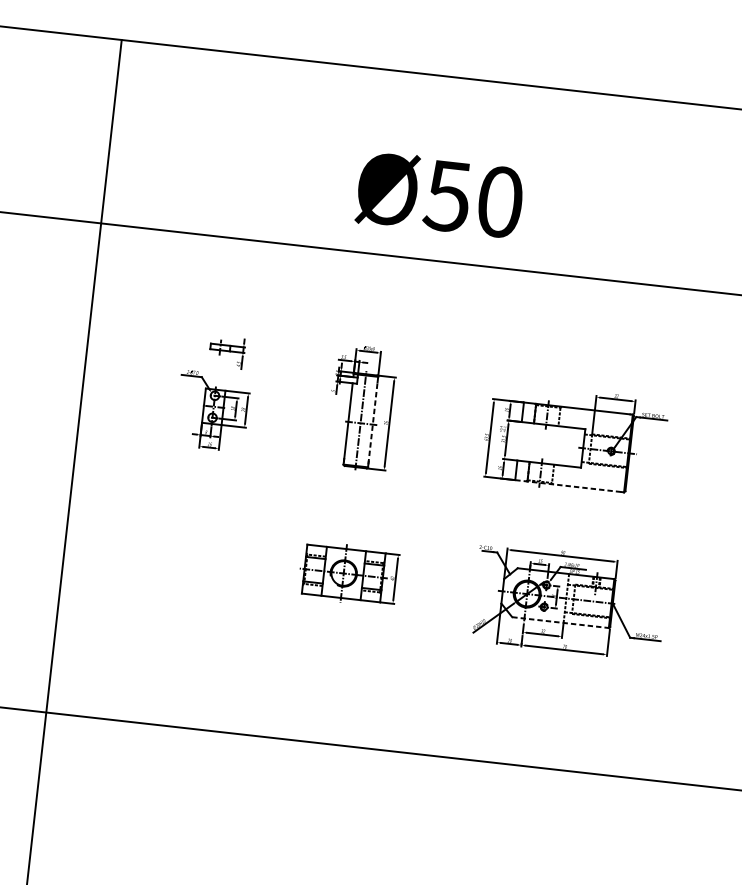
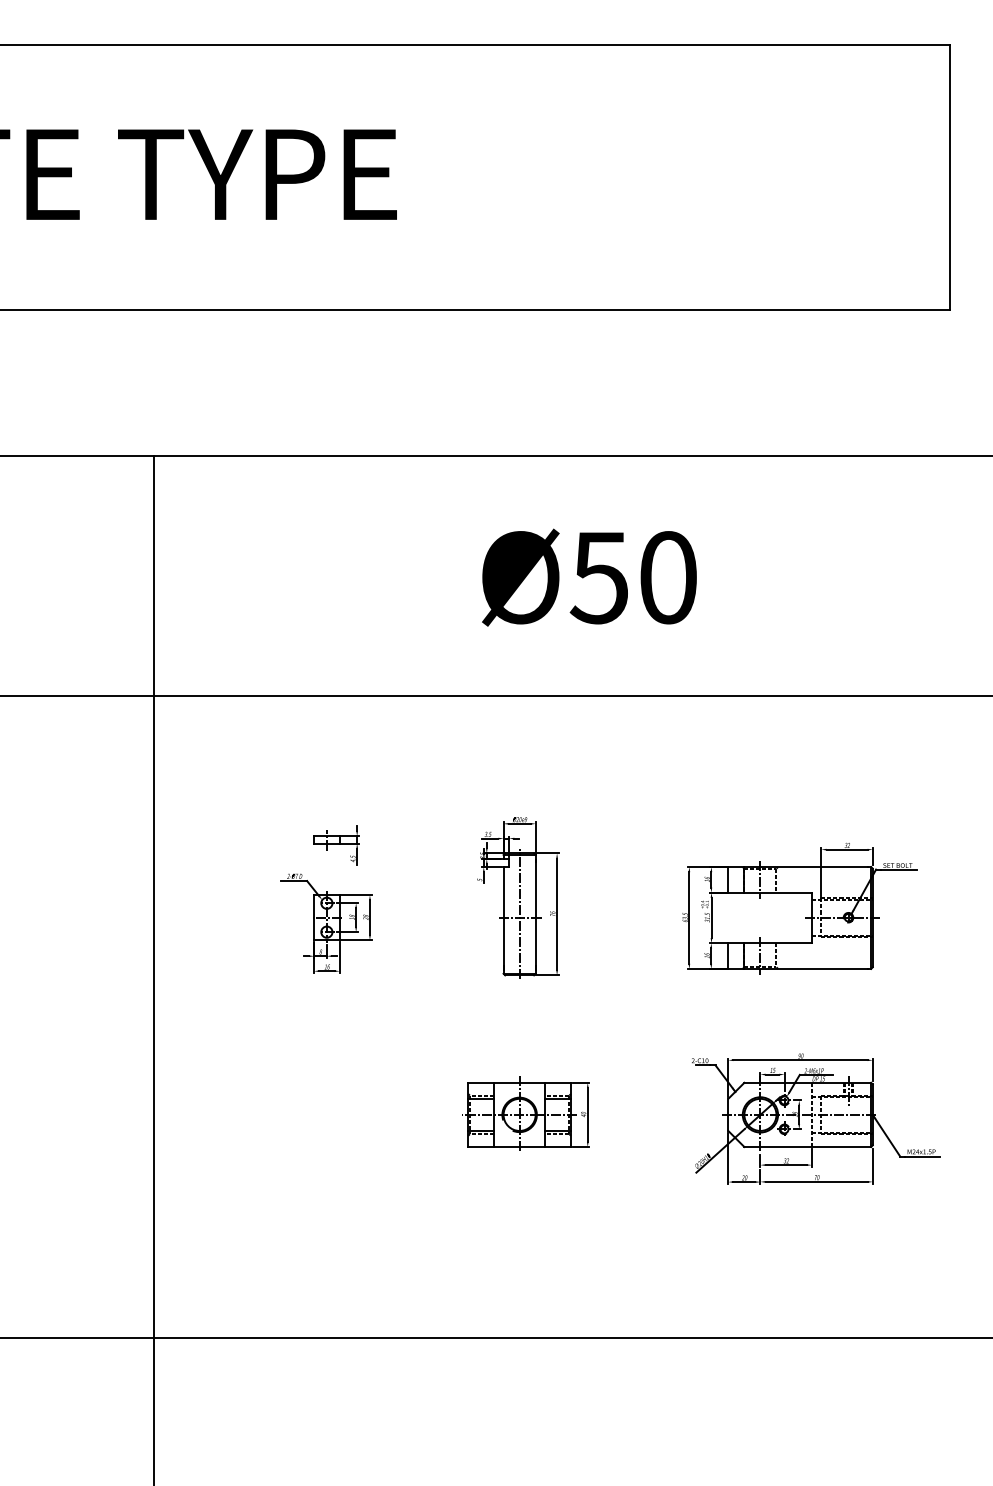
text: (440, 195) -> (589, 577), moved
line: (372, 422) -> (535, 915), dashed -> solid
line: (568, 485) -> (798, 968), dashed -> solid
line: (561, 623) -> (808, 1147), dashed -> solid

